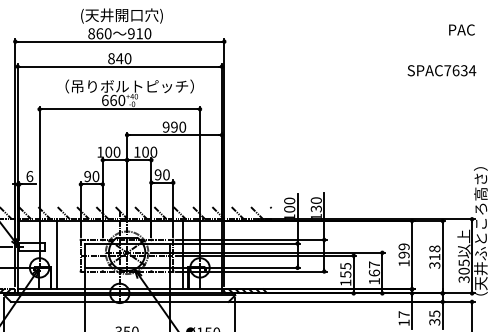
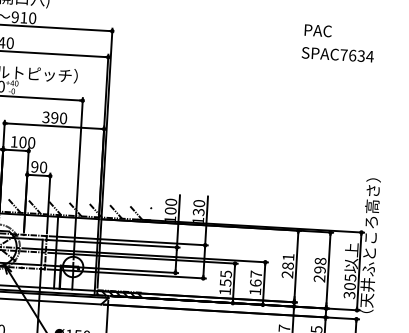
text: (461, 29) -> (317, 30), moved
text: (441, 70) -> (337, 54), moved
text: (165, 126) -> (45, 116), 990 -> 390
text: (403, 254) -> (287, 265), 199 -> 281
text: (434, 260) -> (319, 273), 318 -> 298

